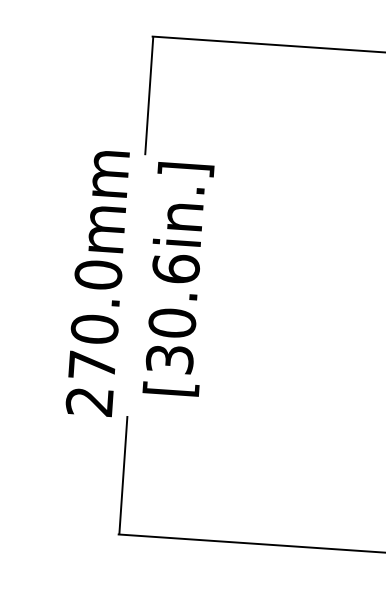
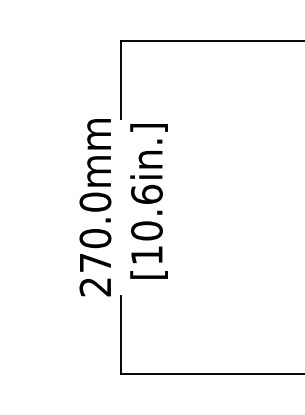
text: (169, 359) -> (146, 255), [30.6in.] -> [10.6in.]

